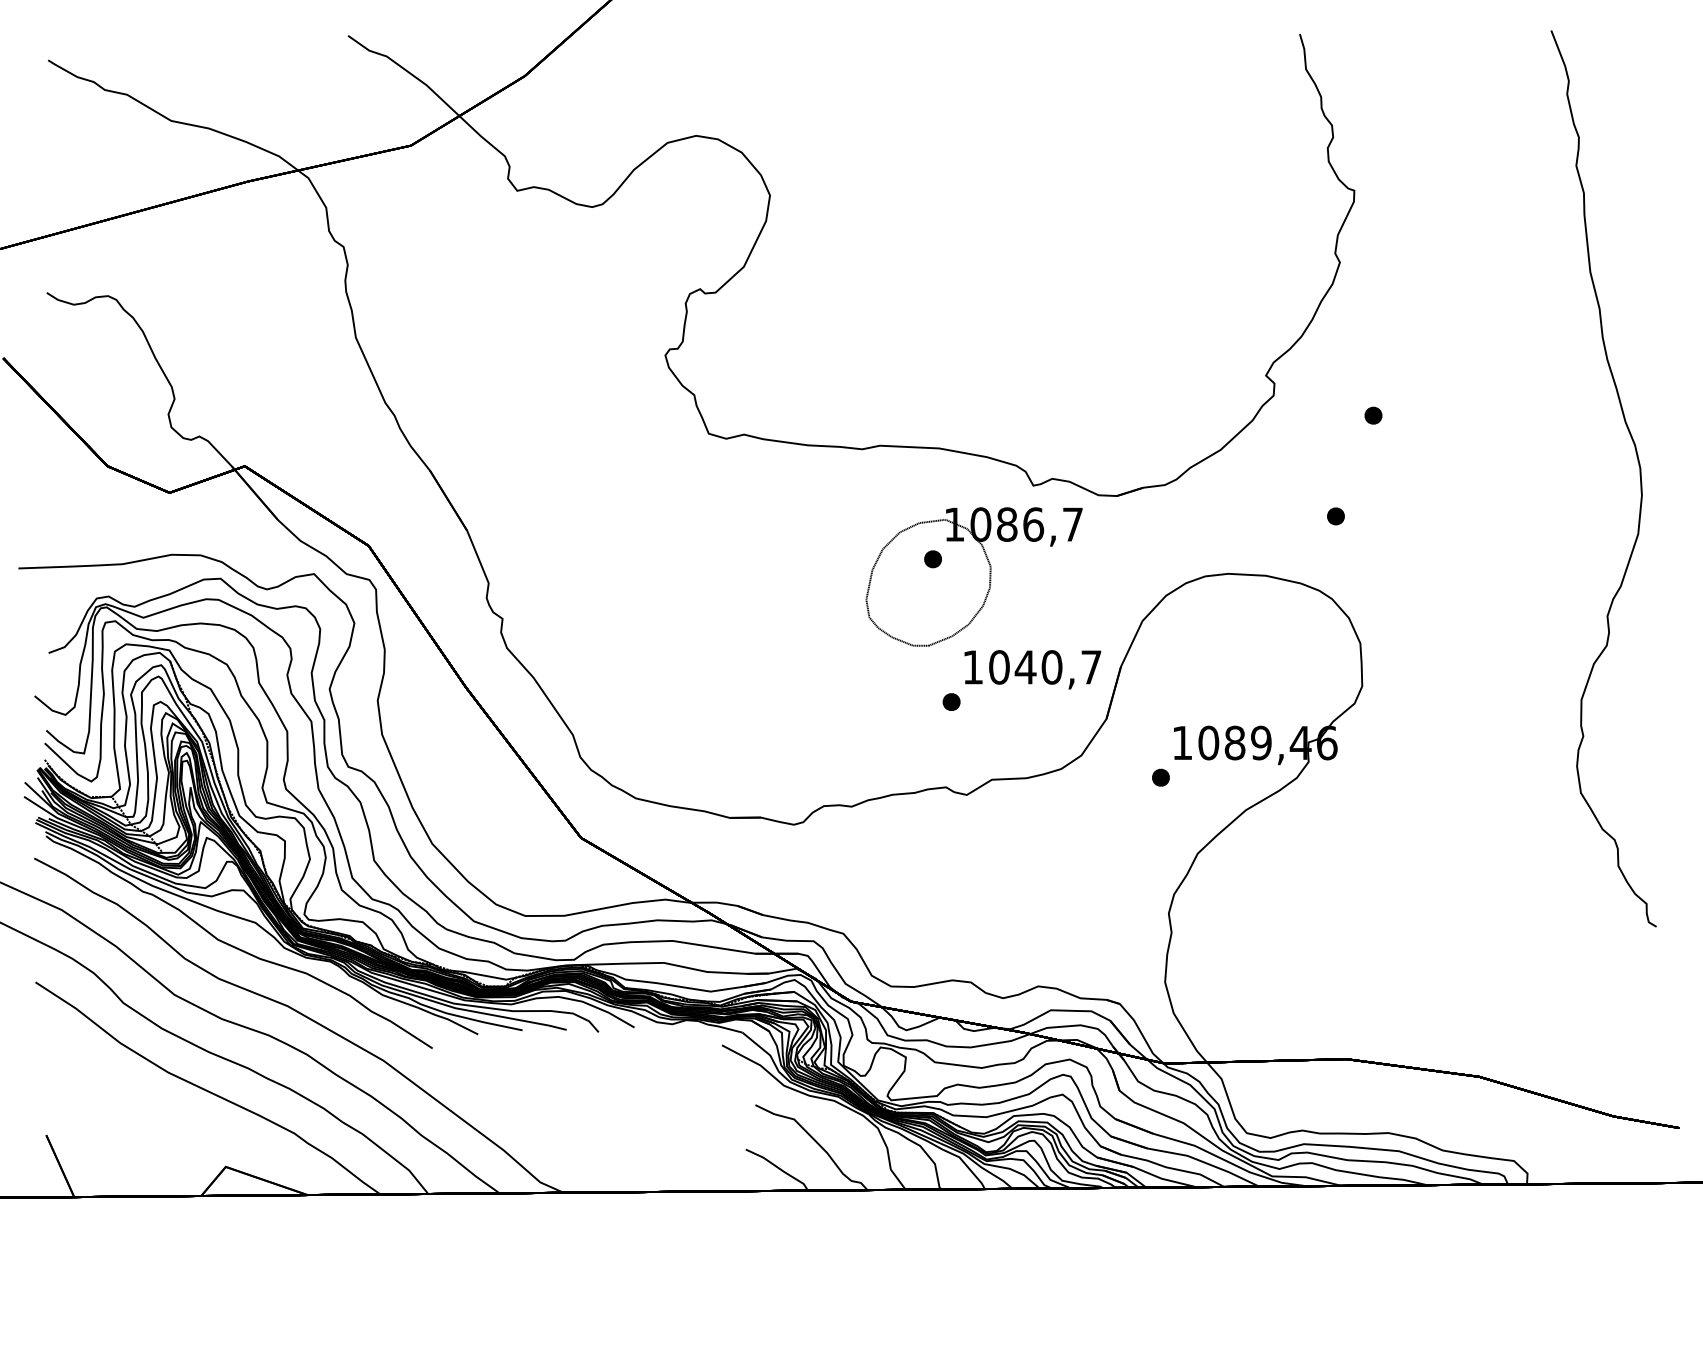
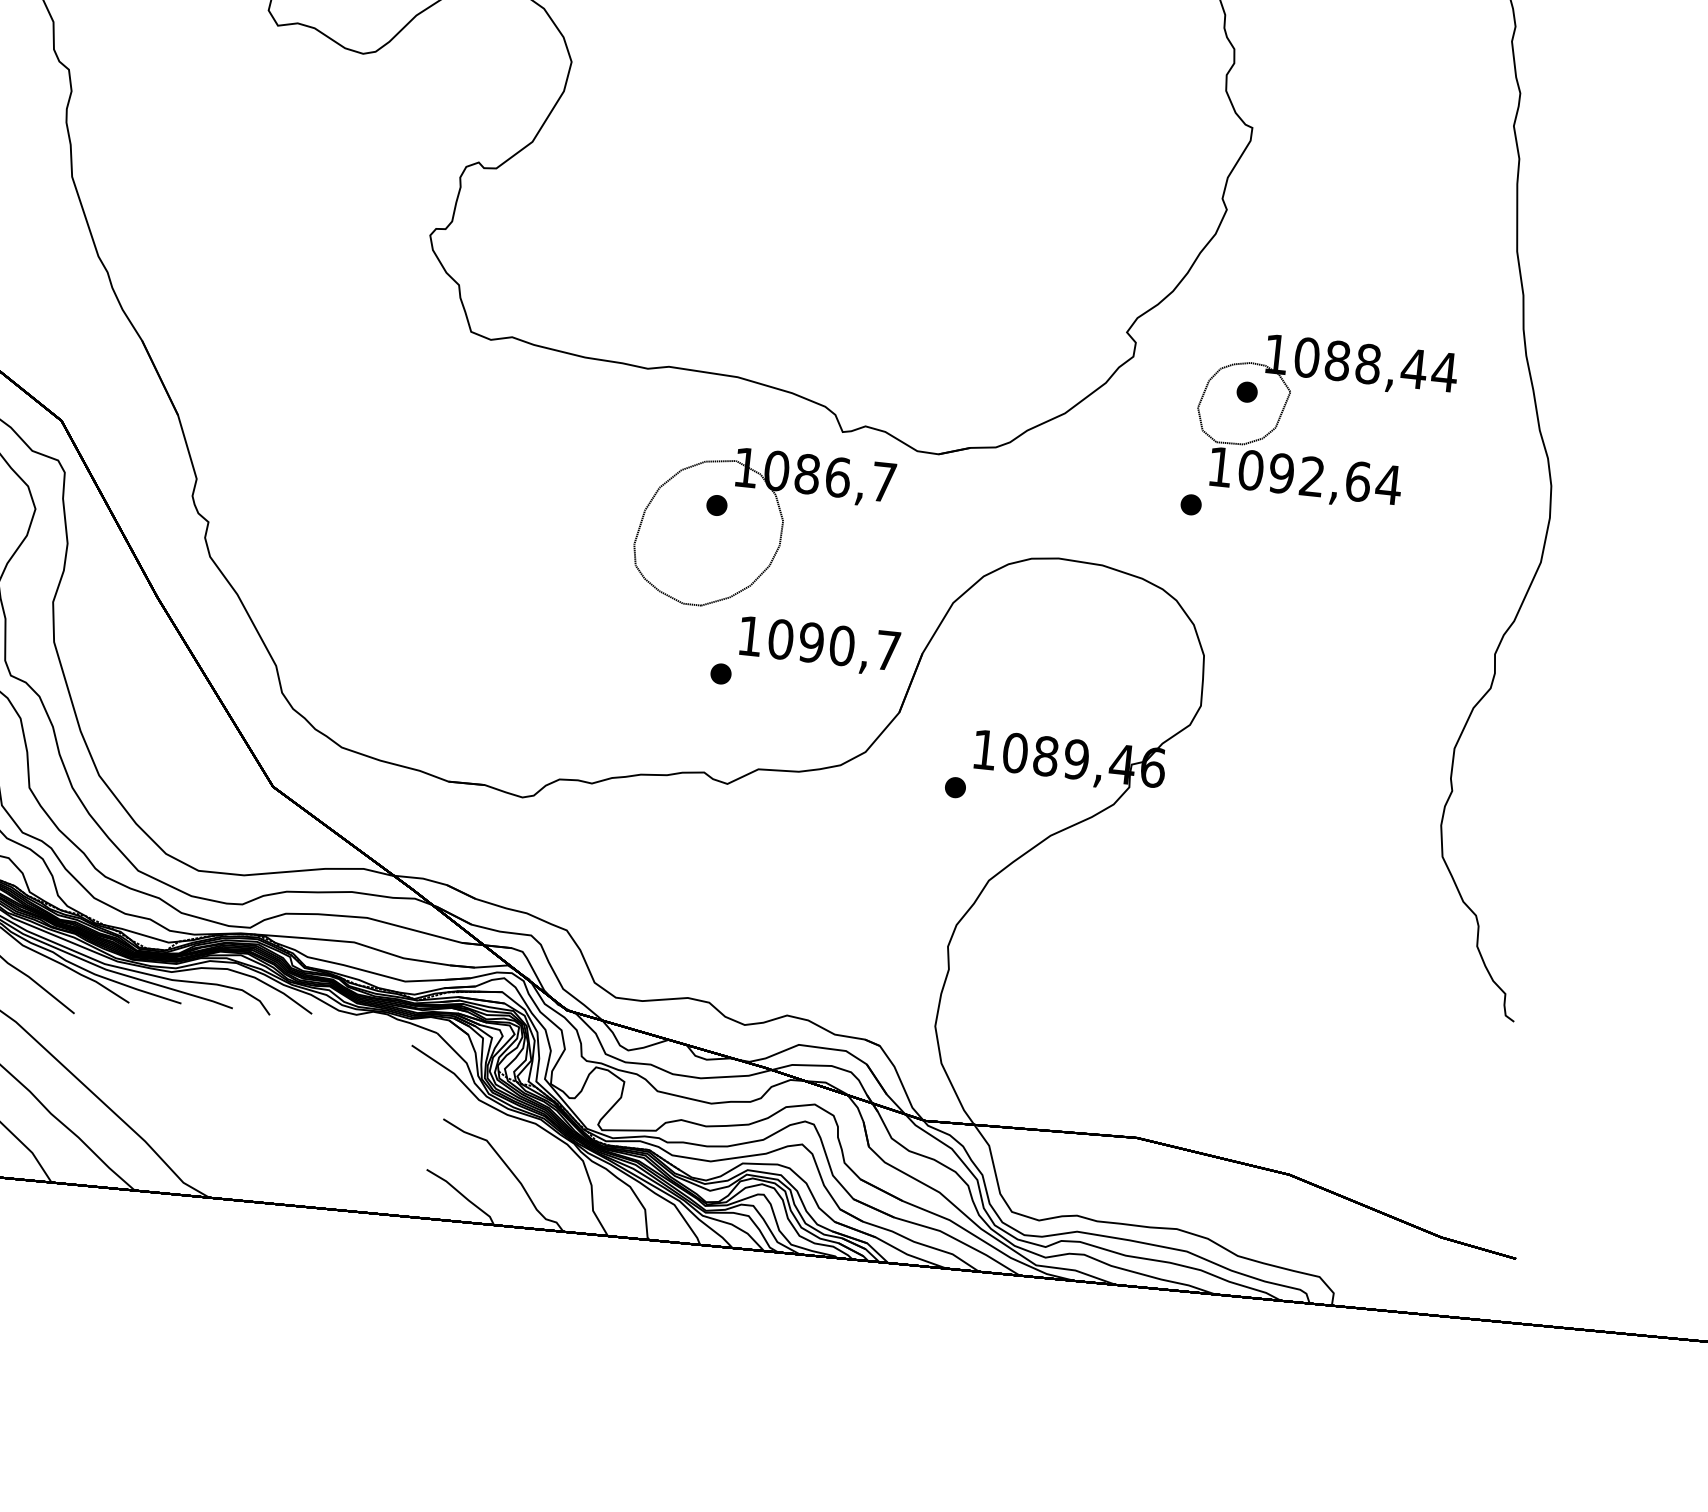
part: (1437, 464) -> (1315, 456), added
text: (1025, 667) -> (811, 642), 1040,7 -> 1090,7

